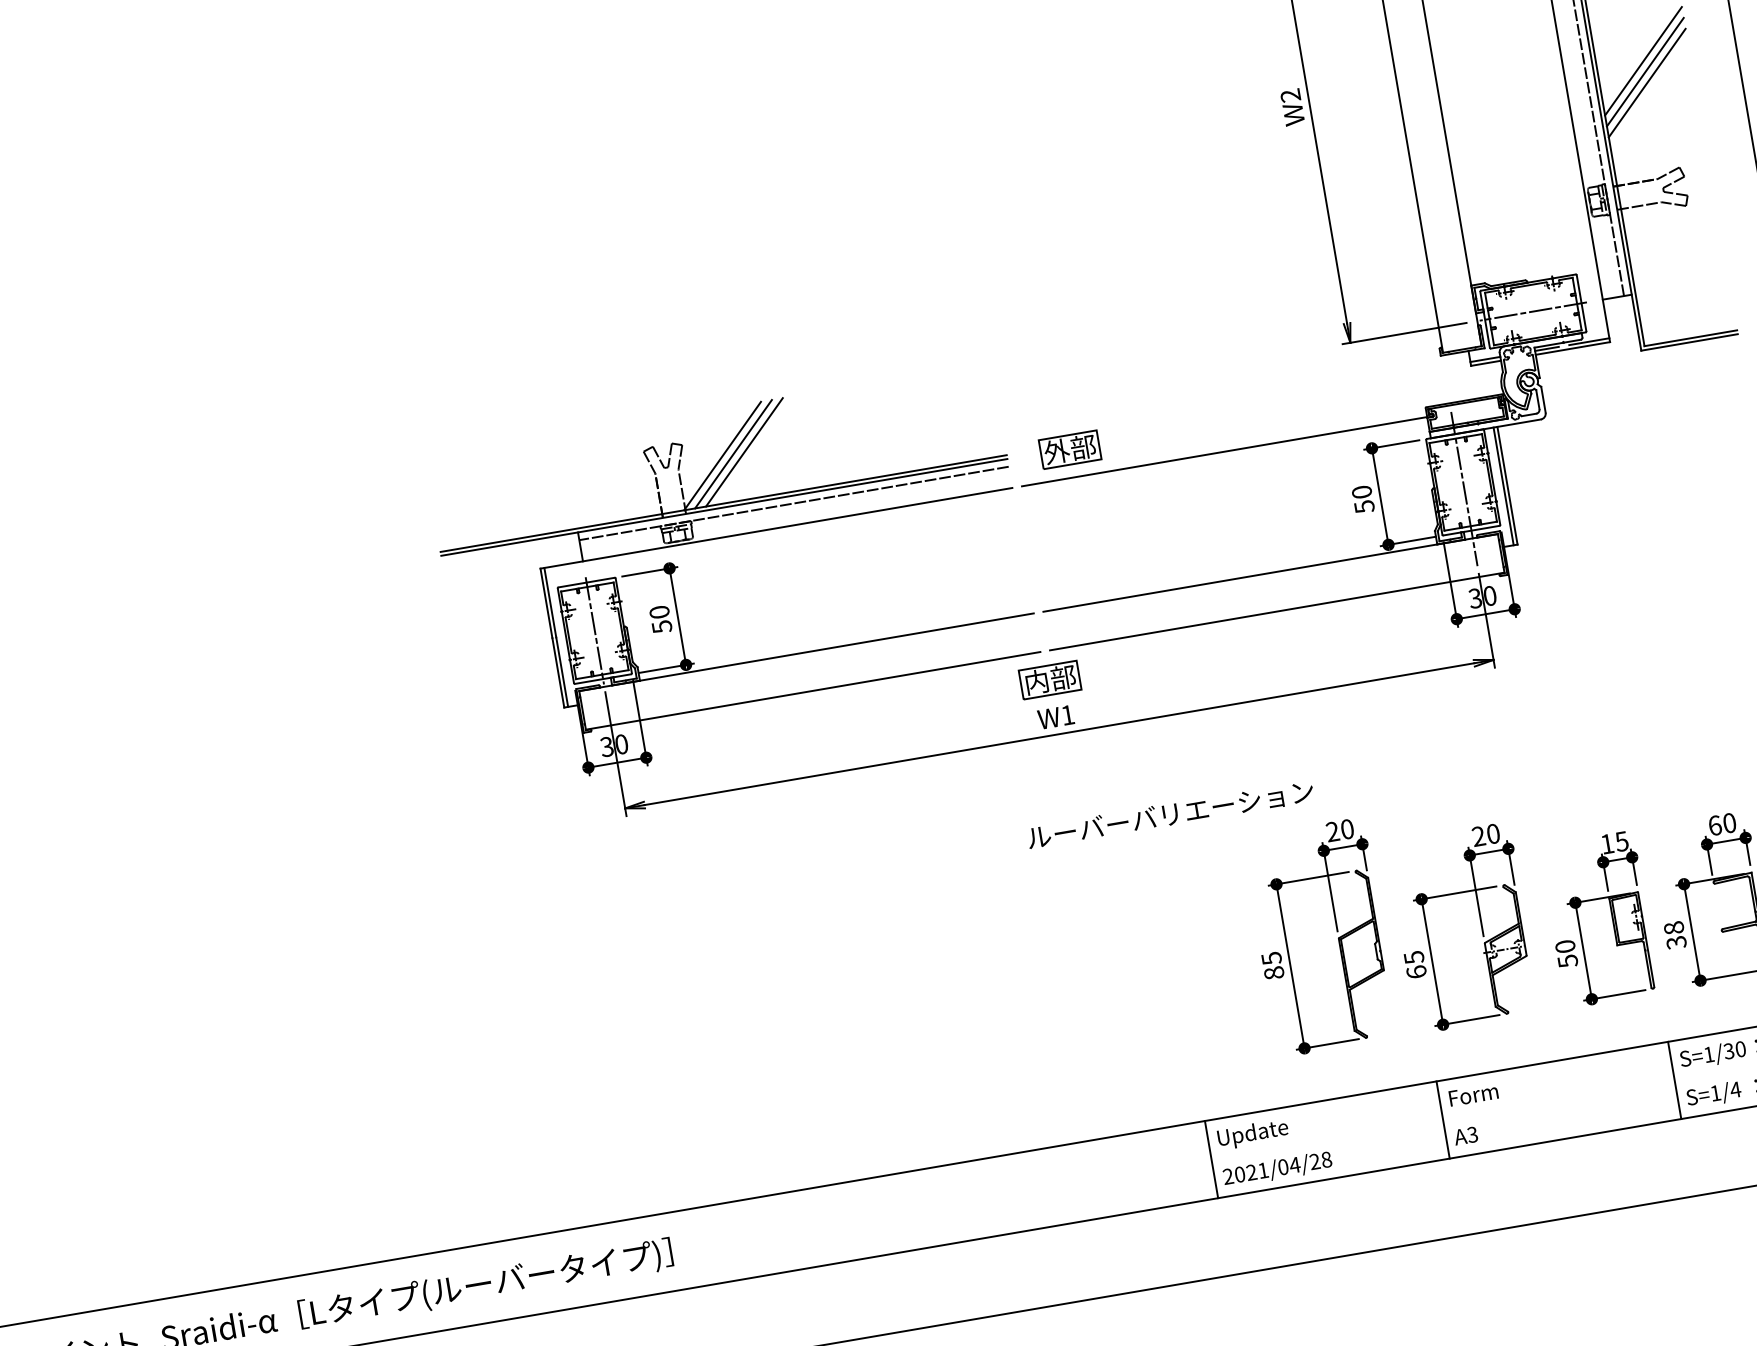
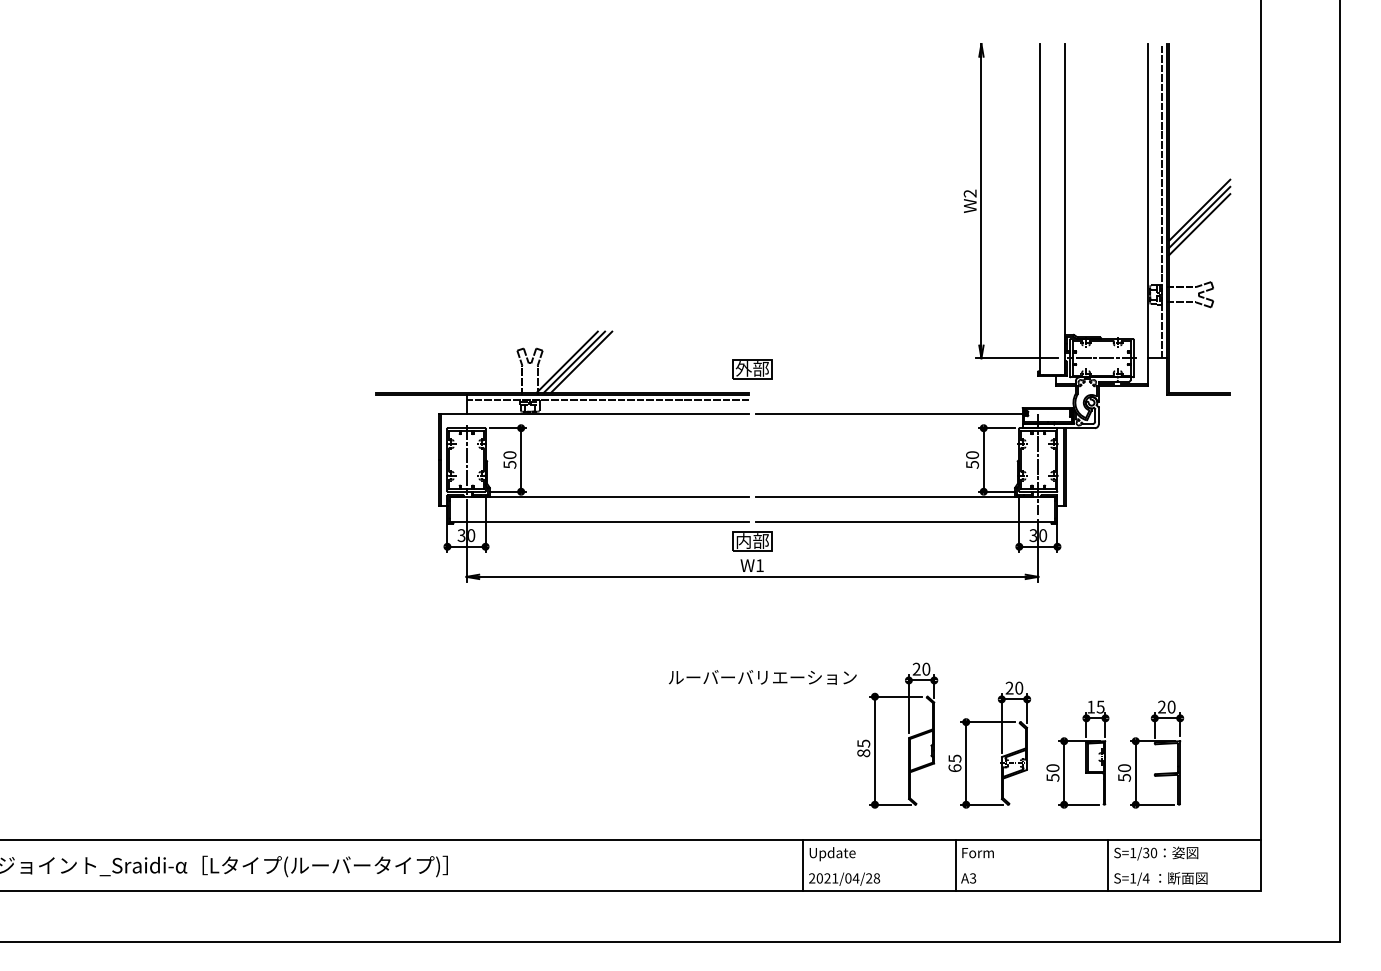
part: (1070, 450) -> (752, 369), moved
text: (1170, 814) -> (762, 677), moved
text: (1715, 824) -> (1162, 706), 60 -> 20
text: (1675, 934) -> (1124, 772), 38 -> 50

